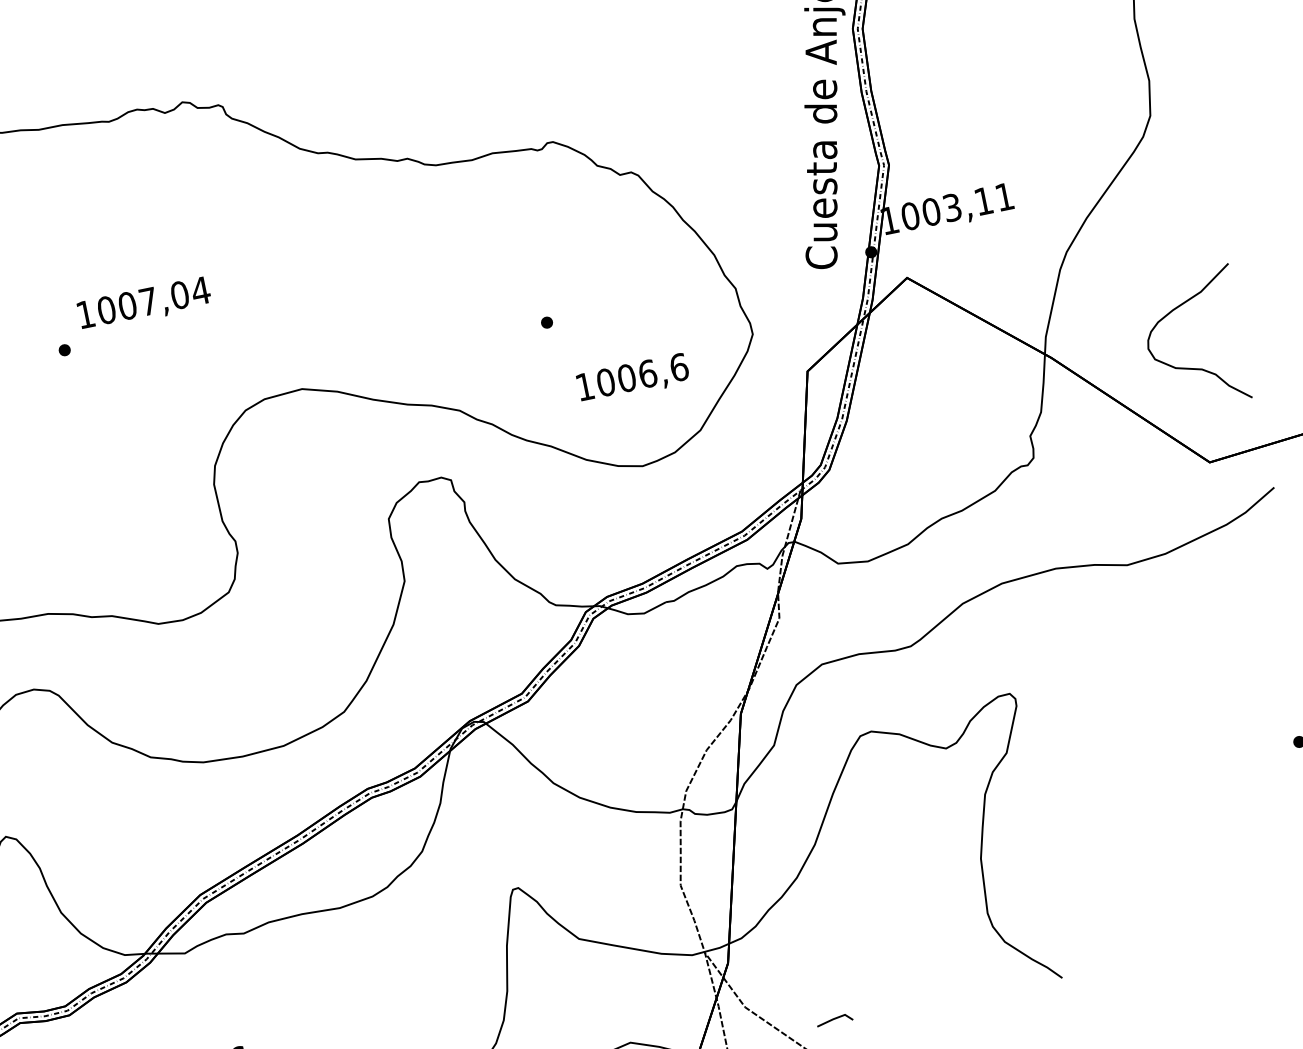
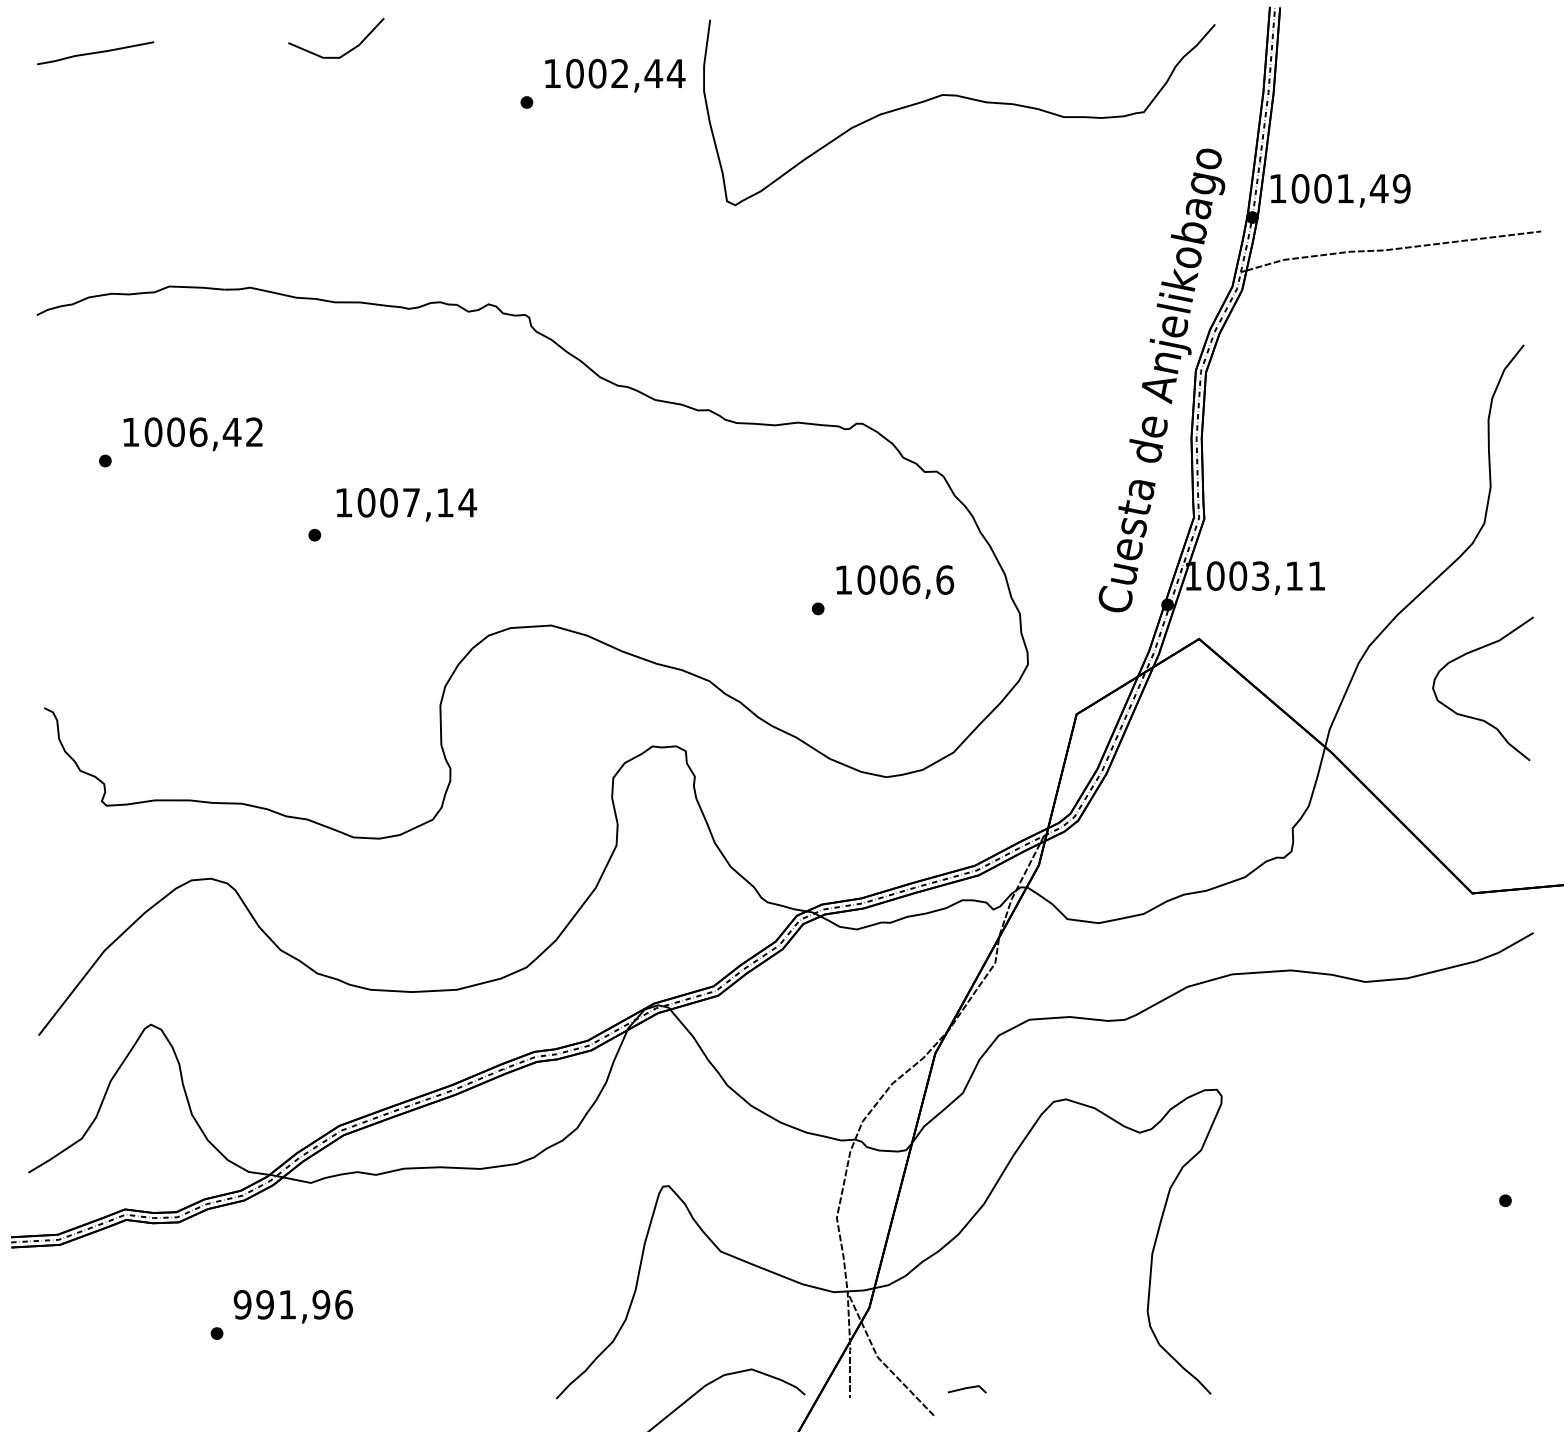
text: (180, 294) -> (445, 502), 1007,04 -> 1007,14
curve: (1193, 367) -> (1475, 717), moved
text: (633, 378) -> (895, 581), moved

